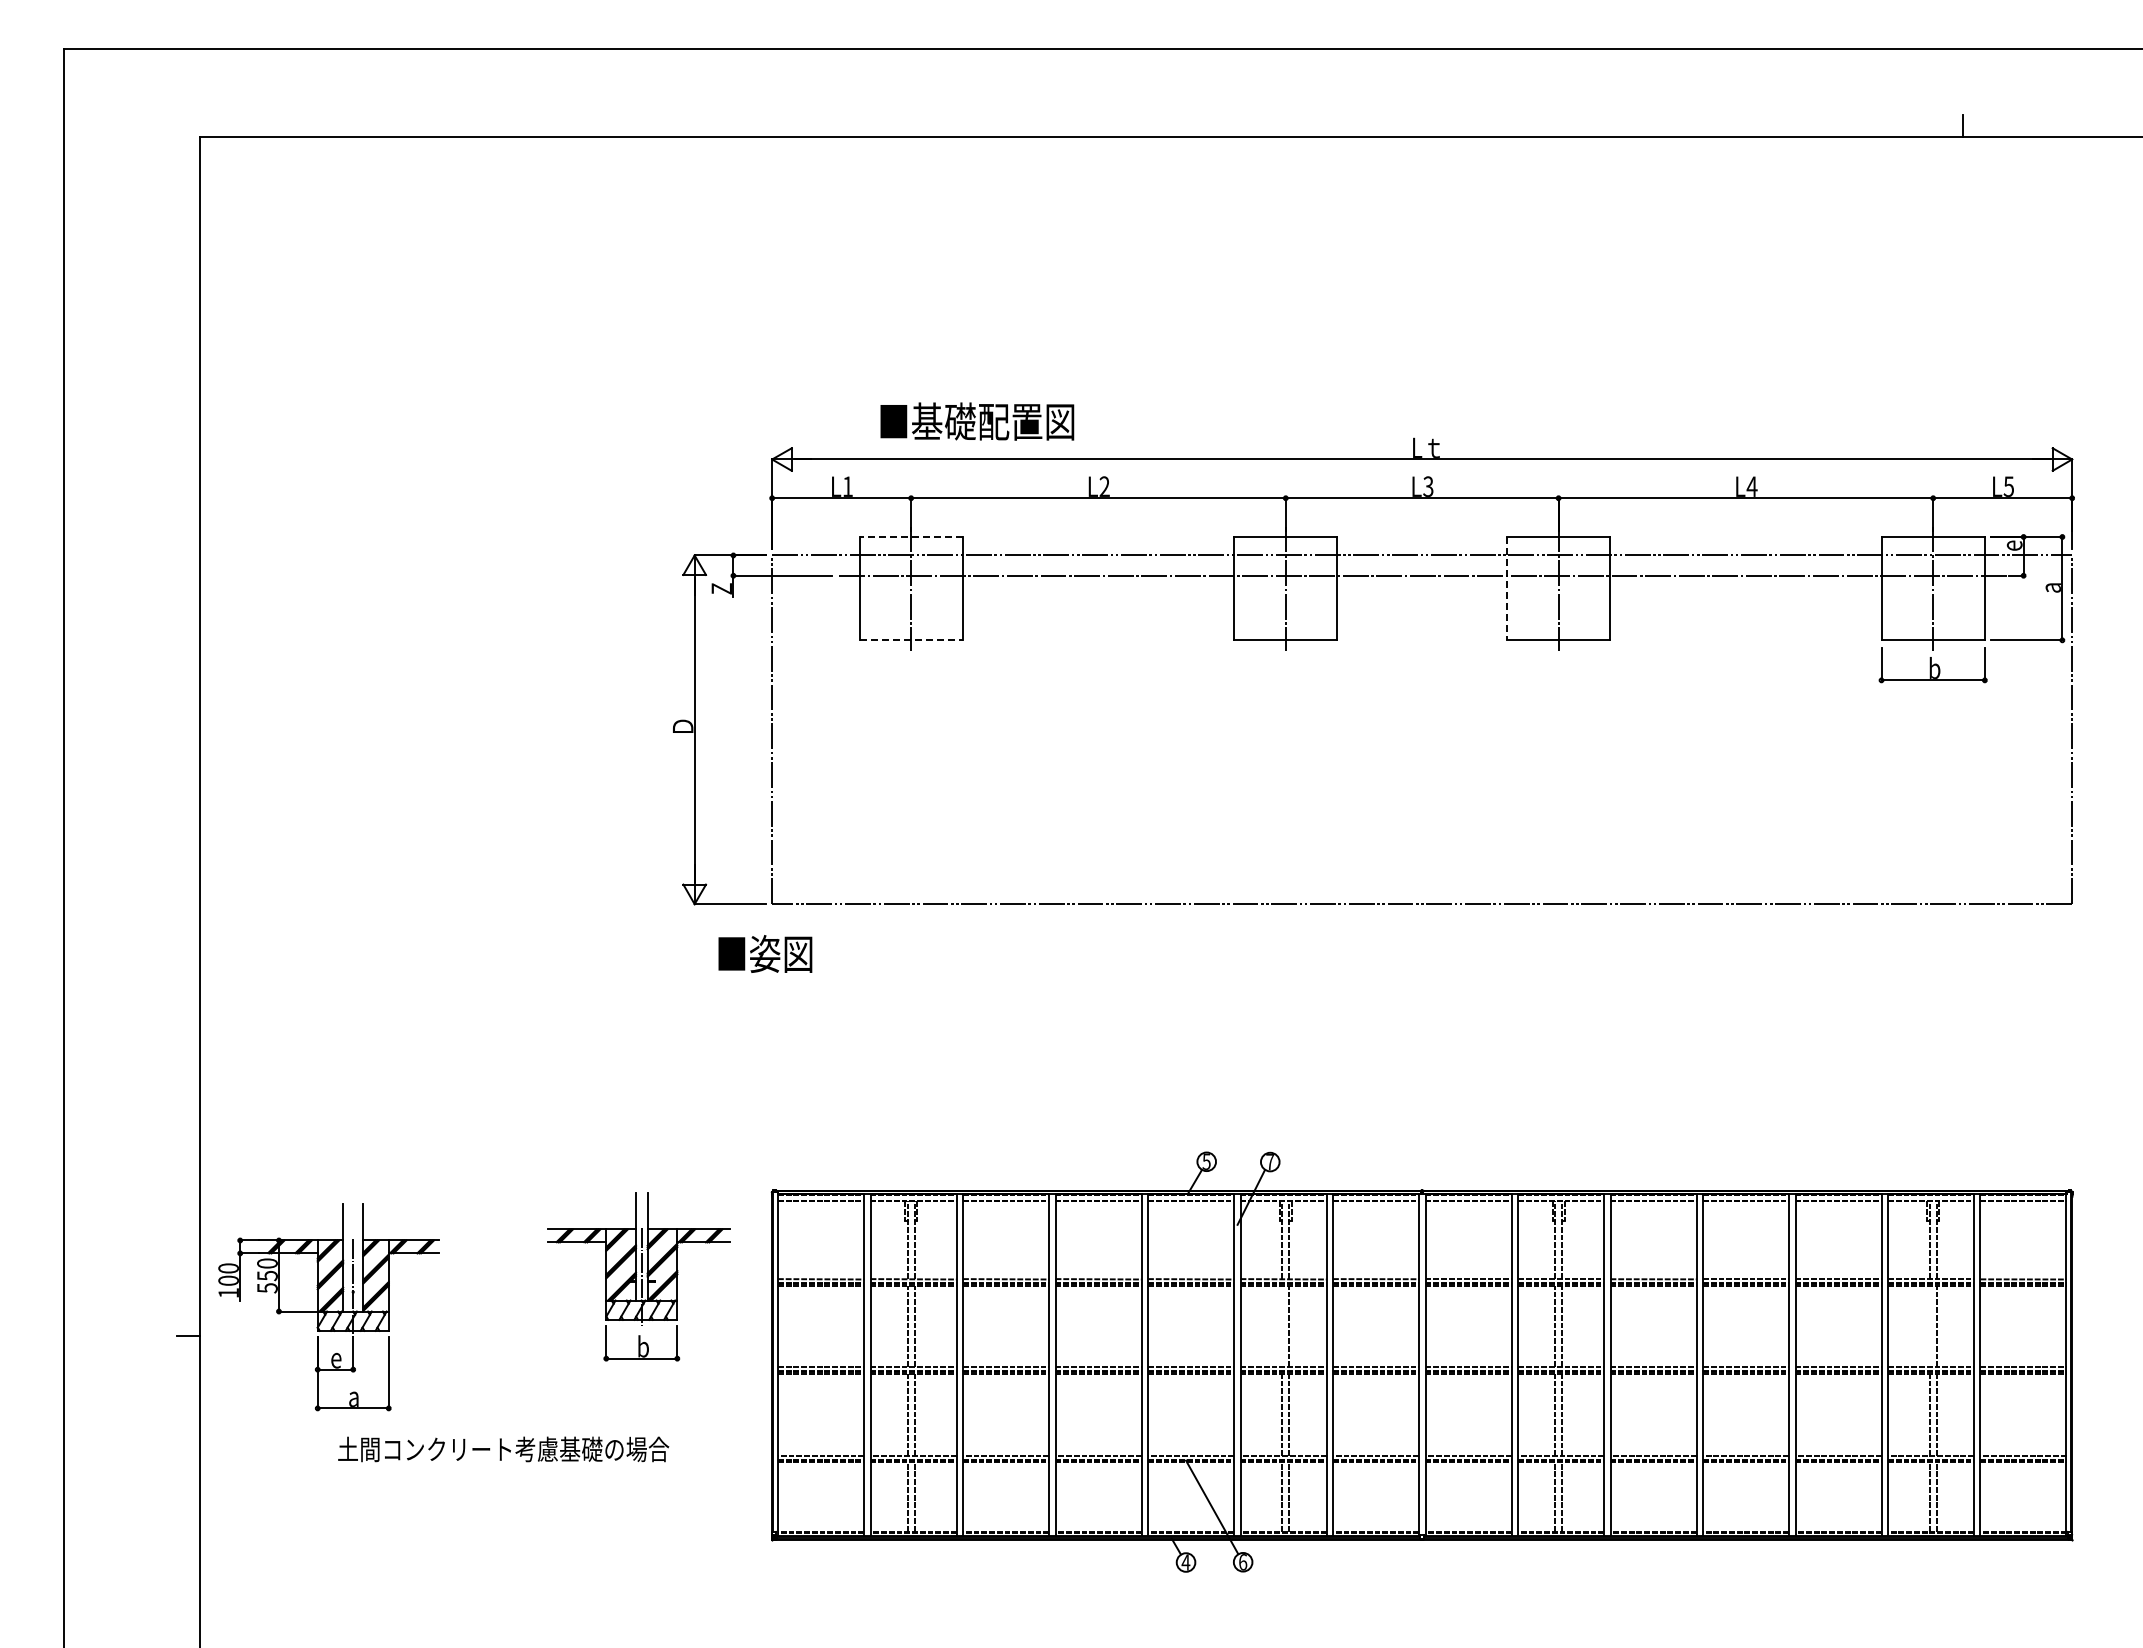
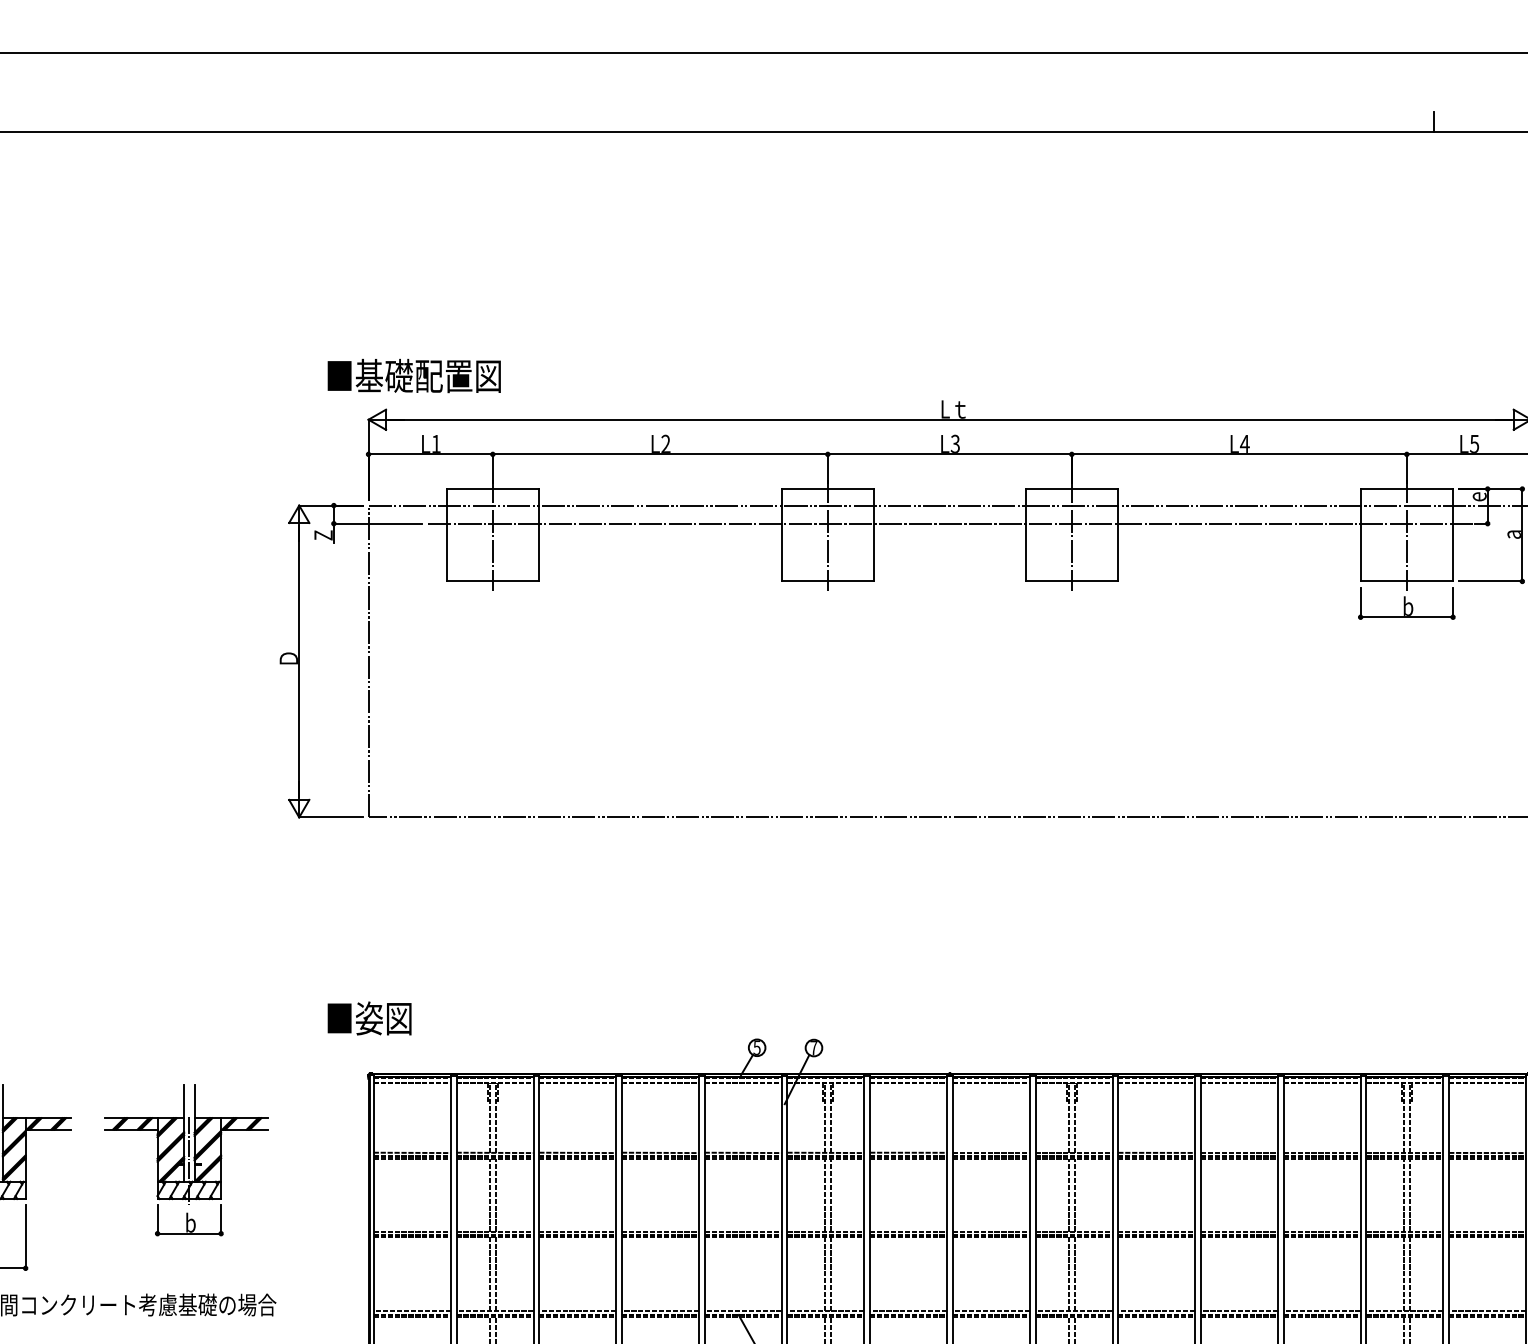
text: (977, 421) -> (414, 375), moved
line: (911, 536) -> (493, 488), dashed -> solid
line: (1506, 588) -> (1025, 535), dashed -> solid
line: (911, 640) -> (493, 581), dashed -> solid
text: (765, 953) -> (369, 1018), moved
part: (638, 1276) -> (186, 1160), moved
line: (1282, 1326) -> (824, 1195), added
line: (1929, 1326) -> (1403, 1195), added

